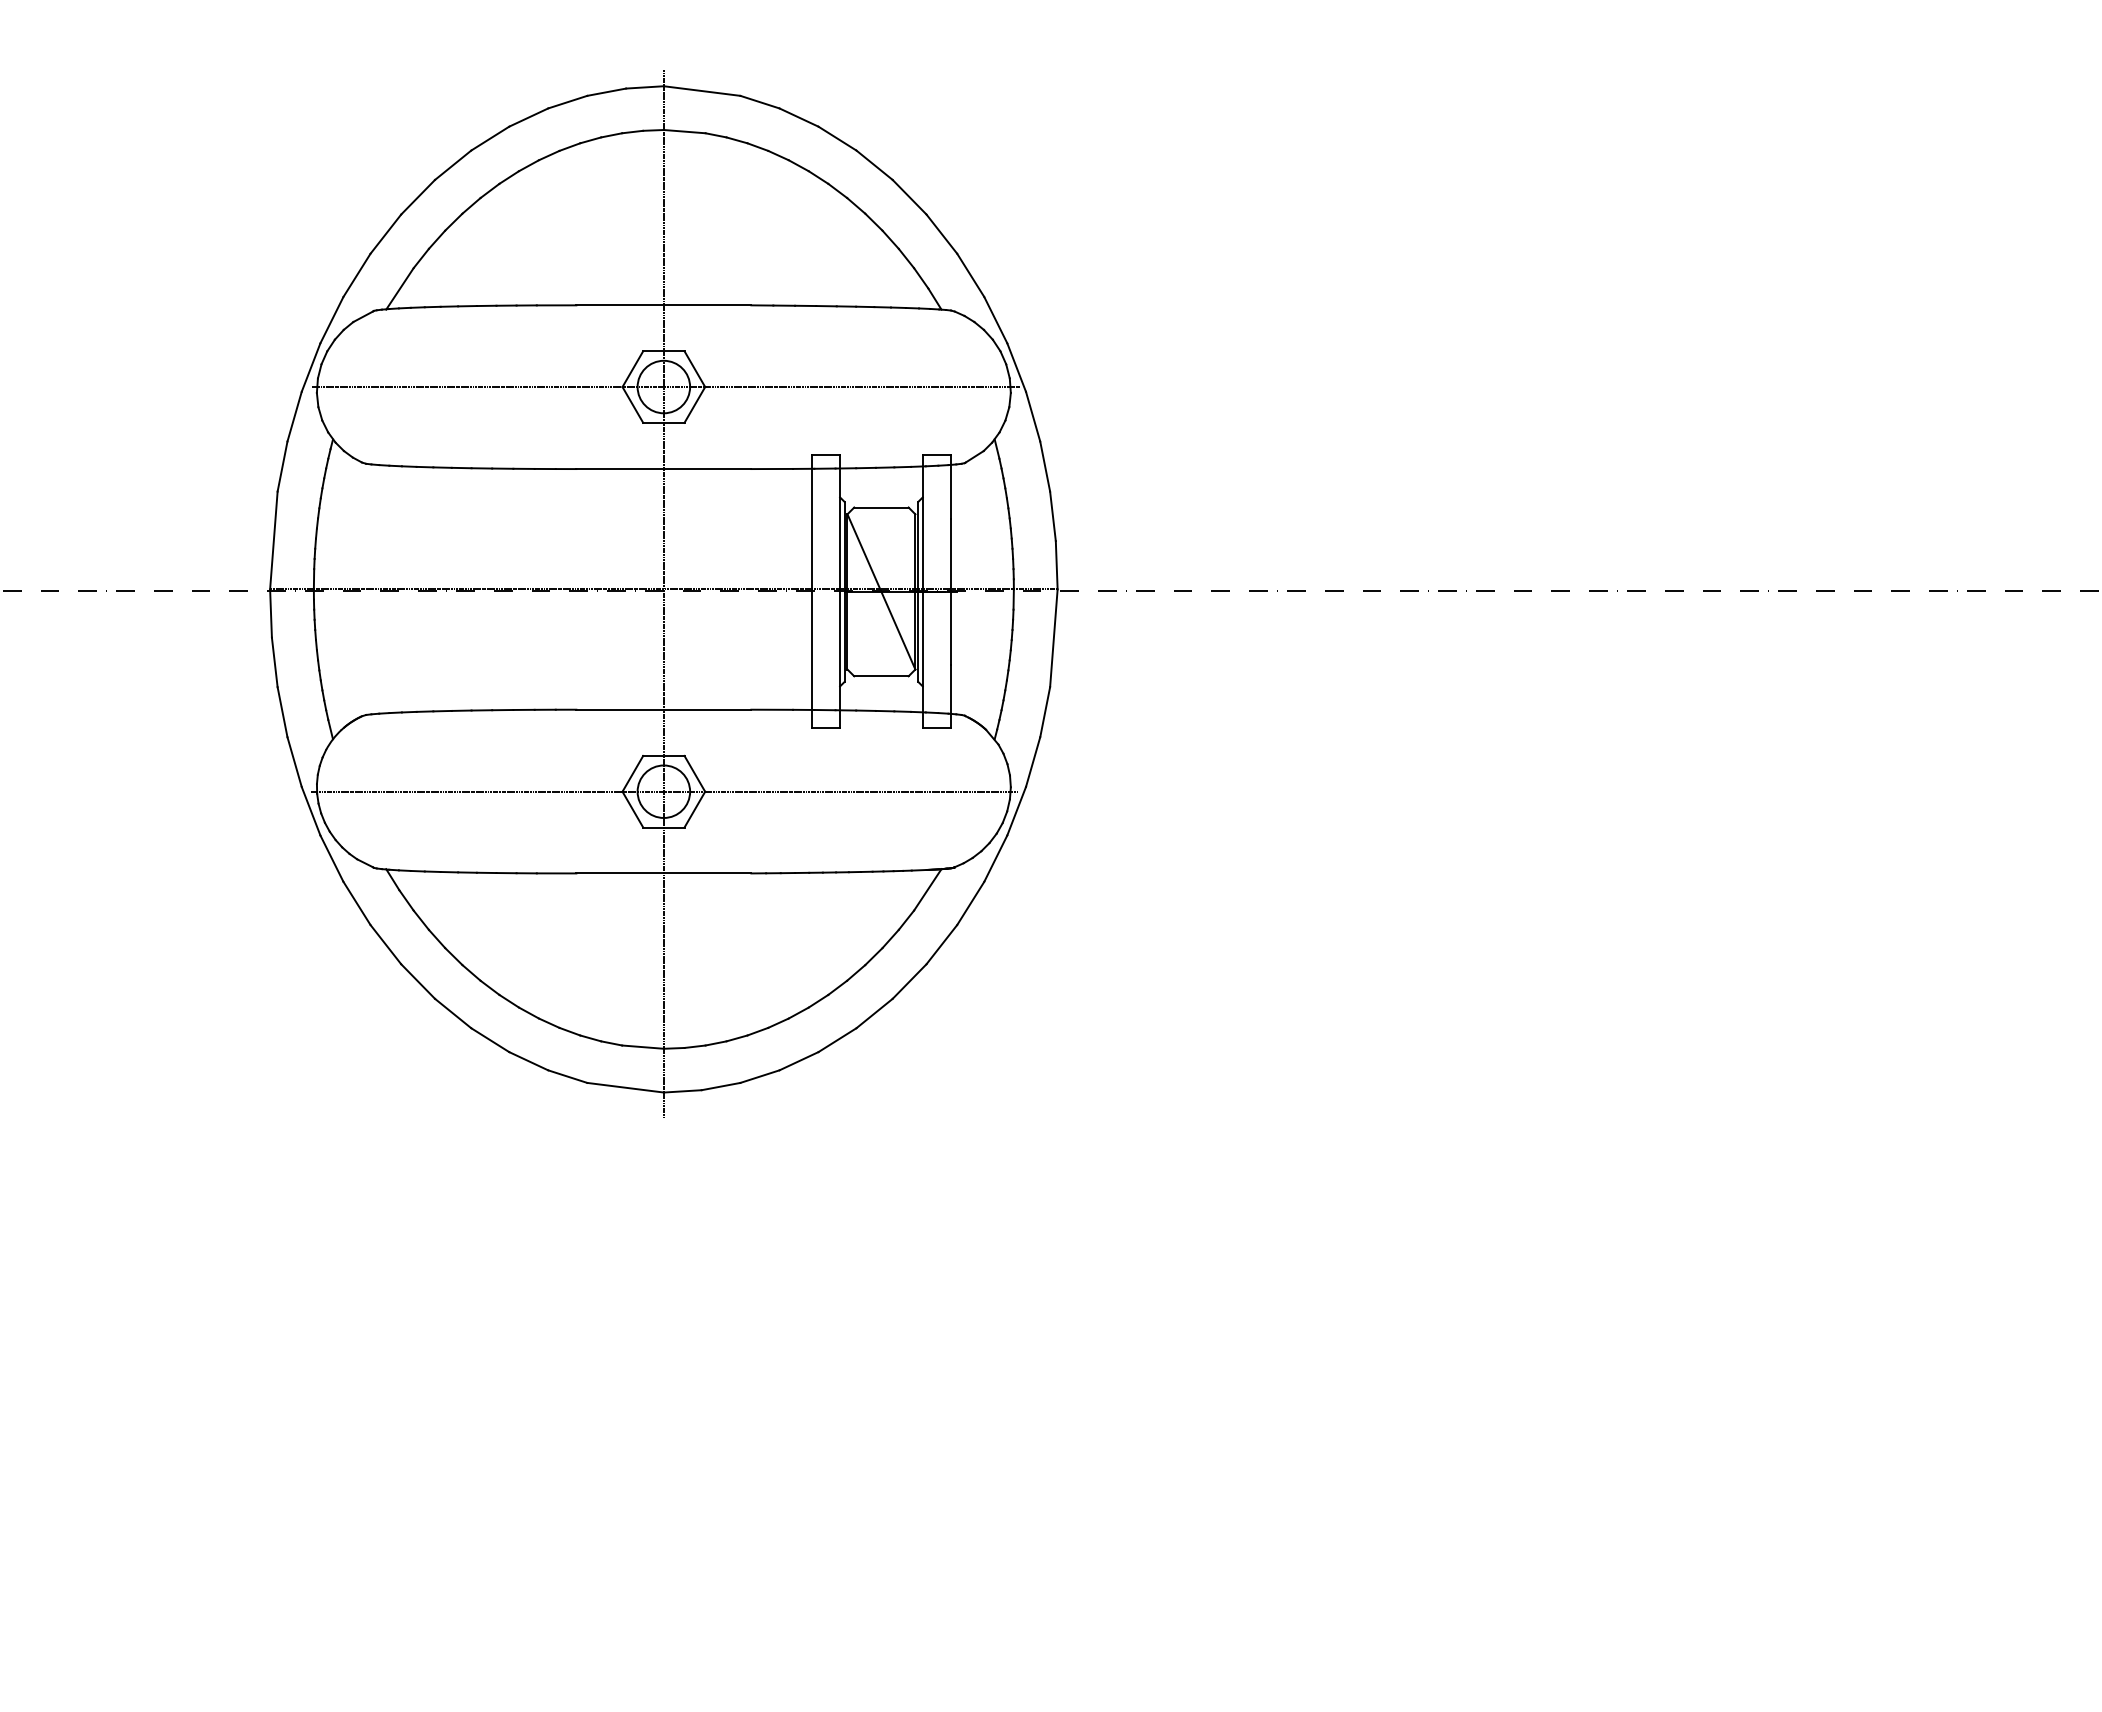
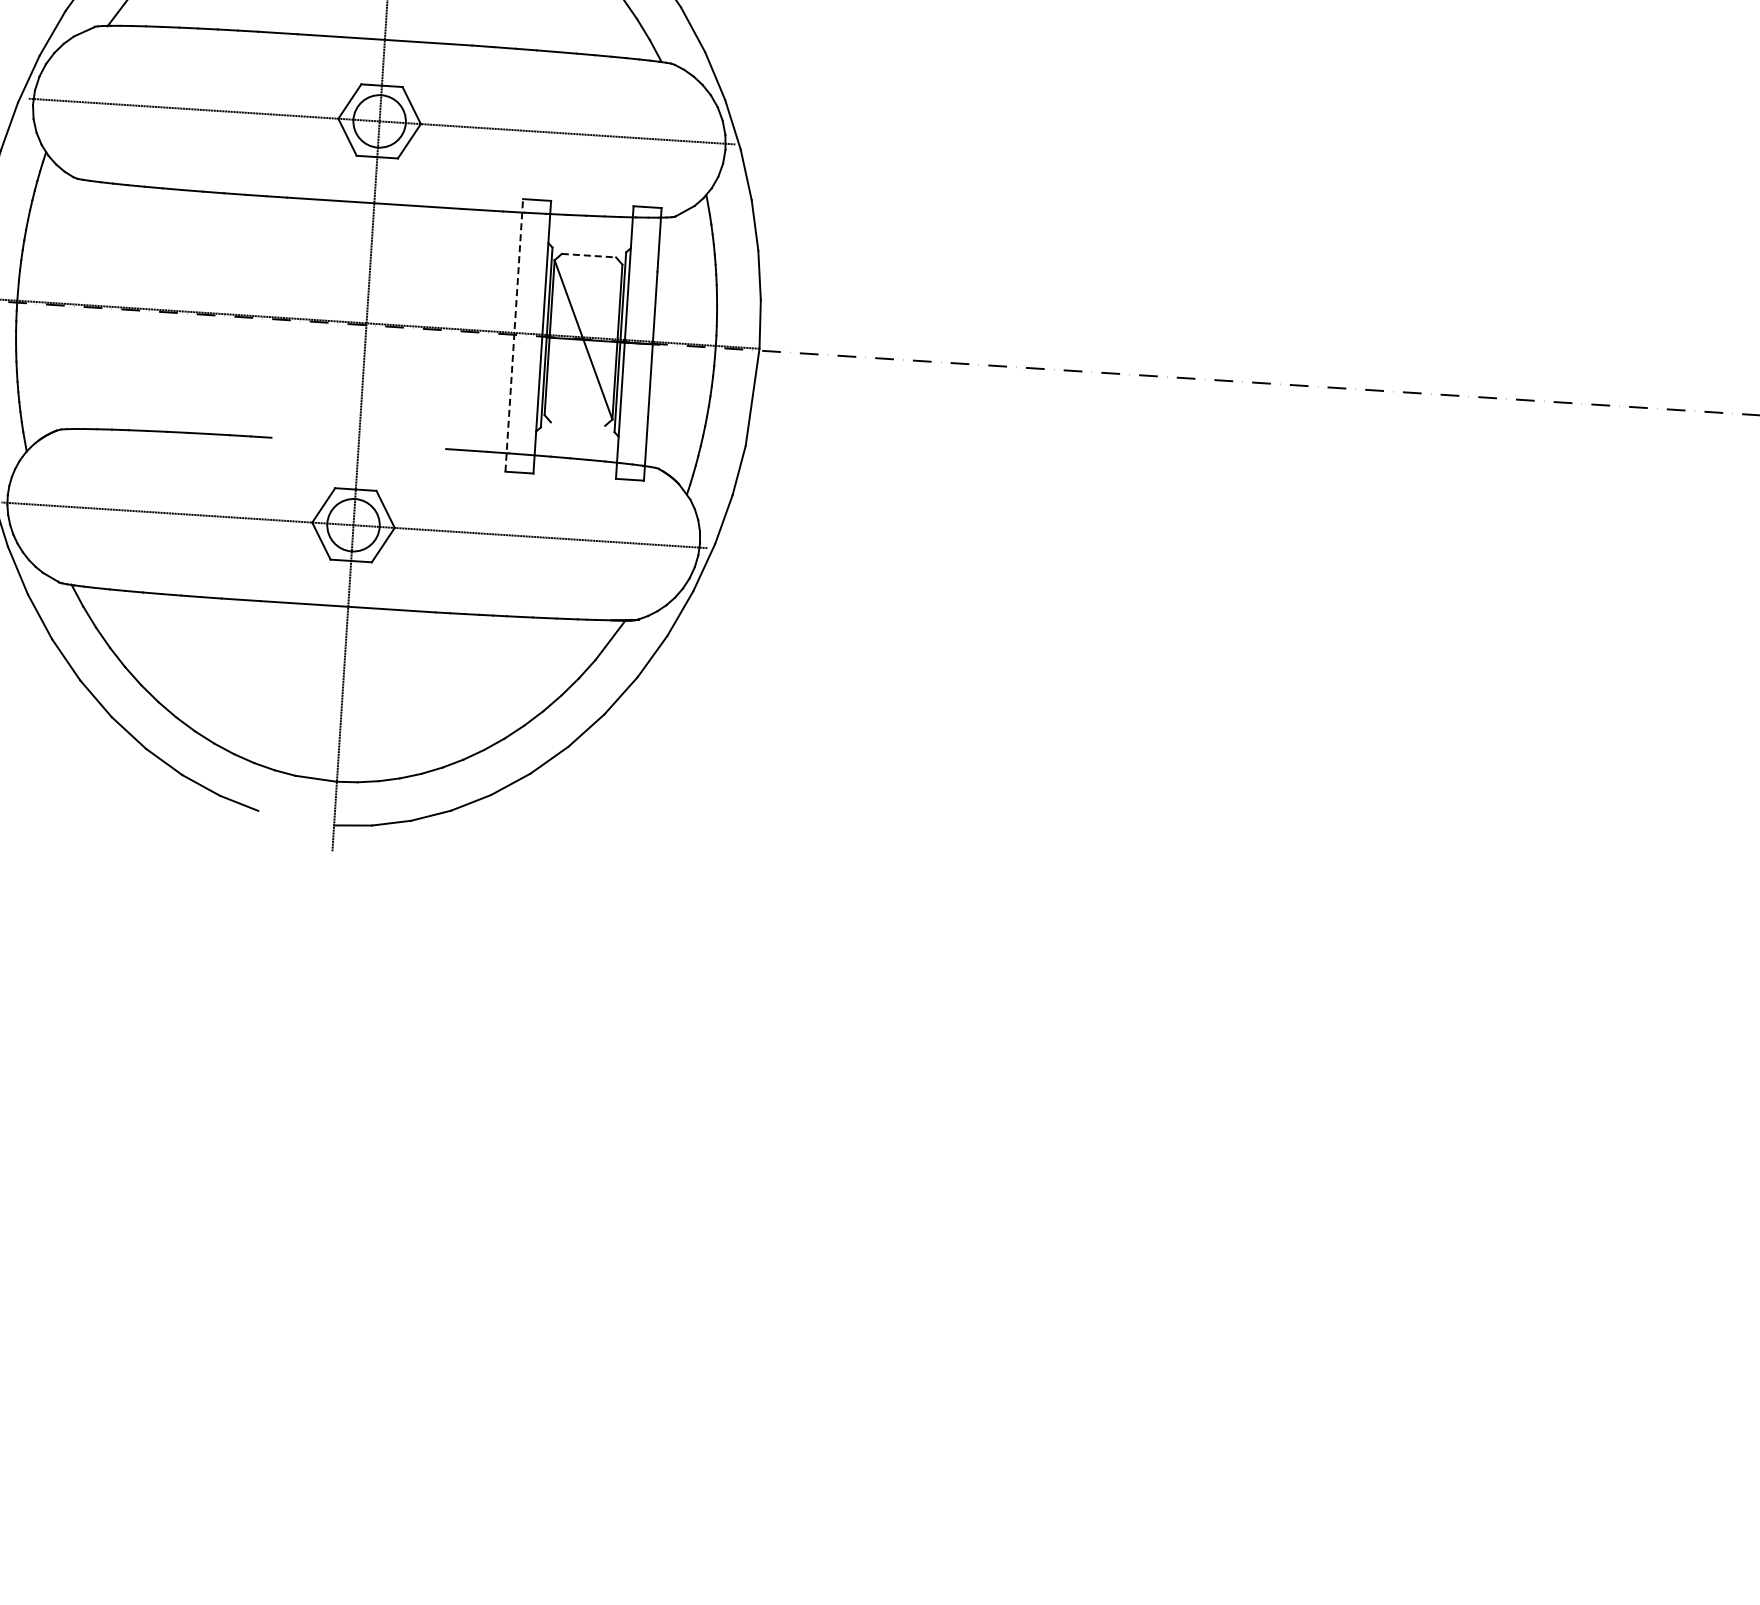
line: (881, 507) -> (589, 255), solid -> dashed
line: (812, 591) -> (514, 335), solid -> dashed
line: (881, 676) -> (578, 424), removed
line: (663, 709) -> (358, 443), removed
line: (625, 1087) -> (296, 817), removed

